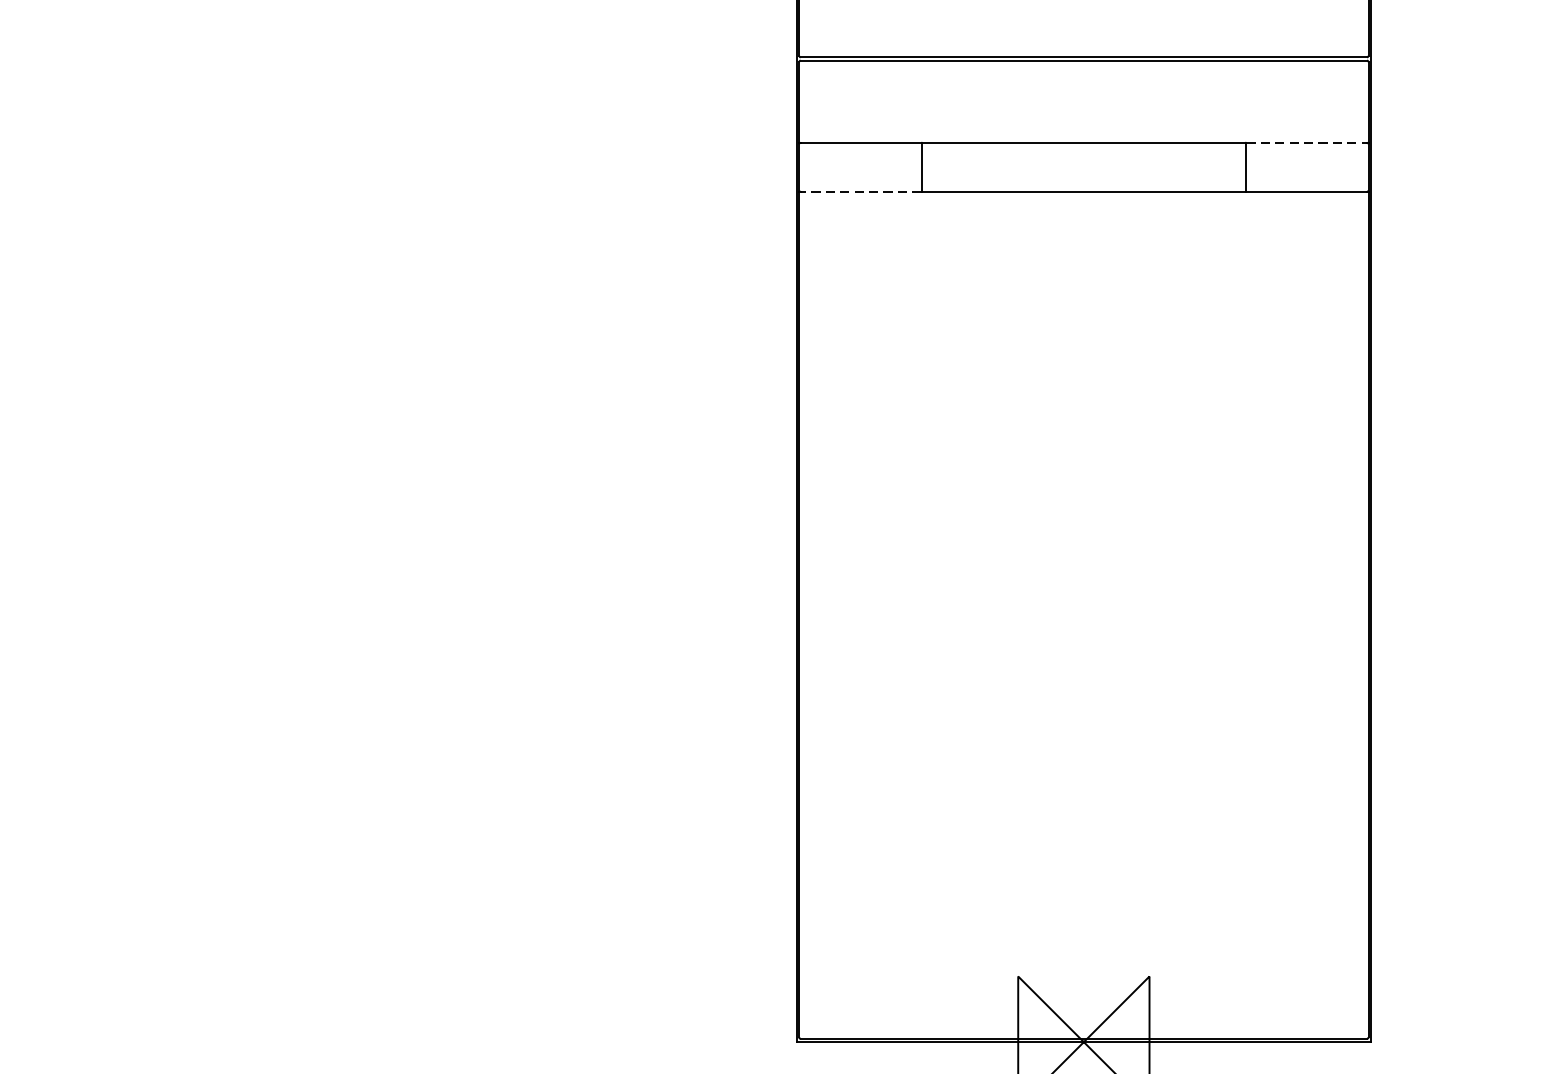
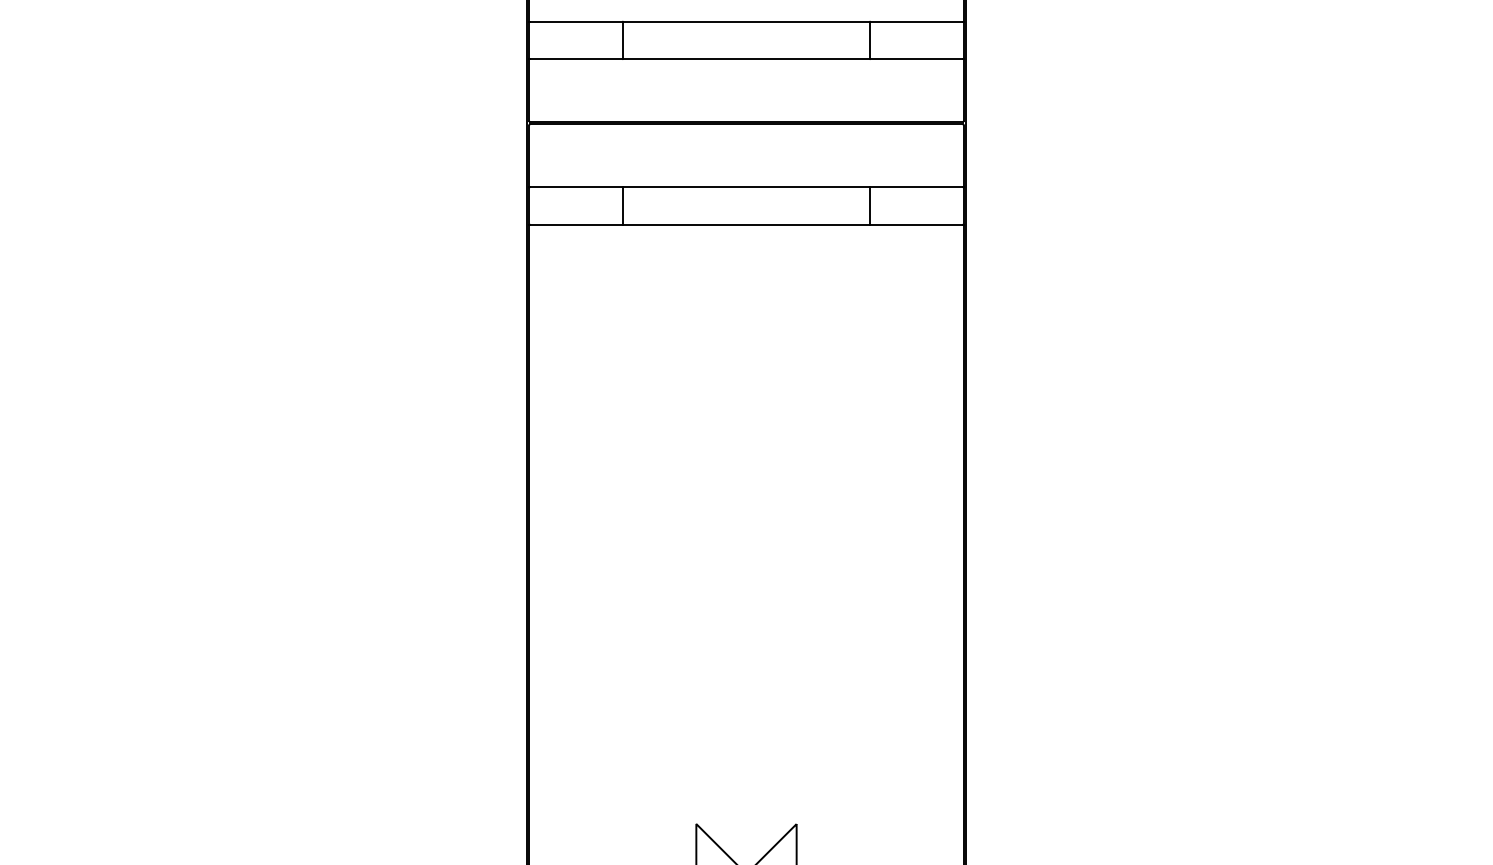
line: (1307, 143) -> (917, 187), dashed -> solid
line: (860, 191) -> (575, 224), dashed -> solid

